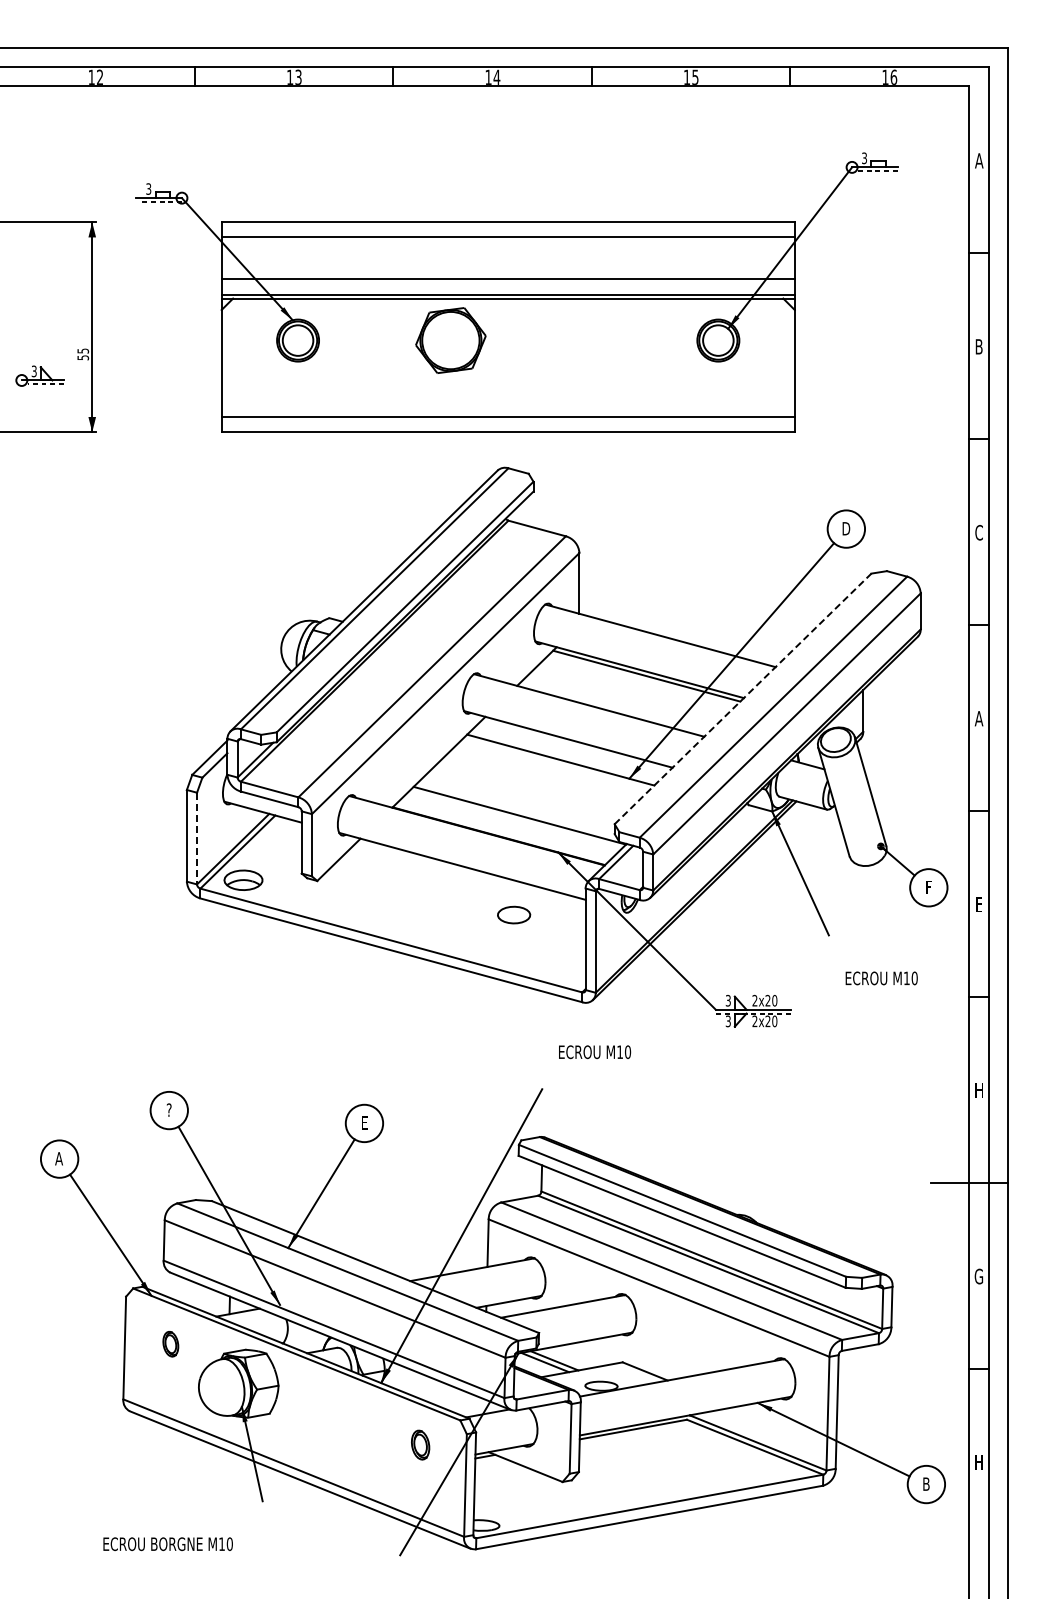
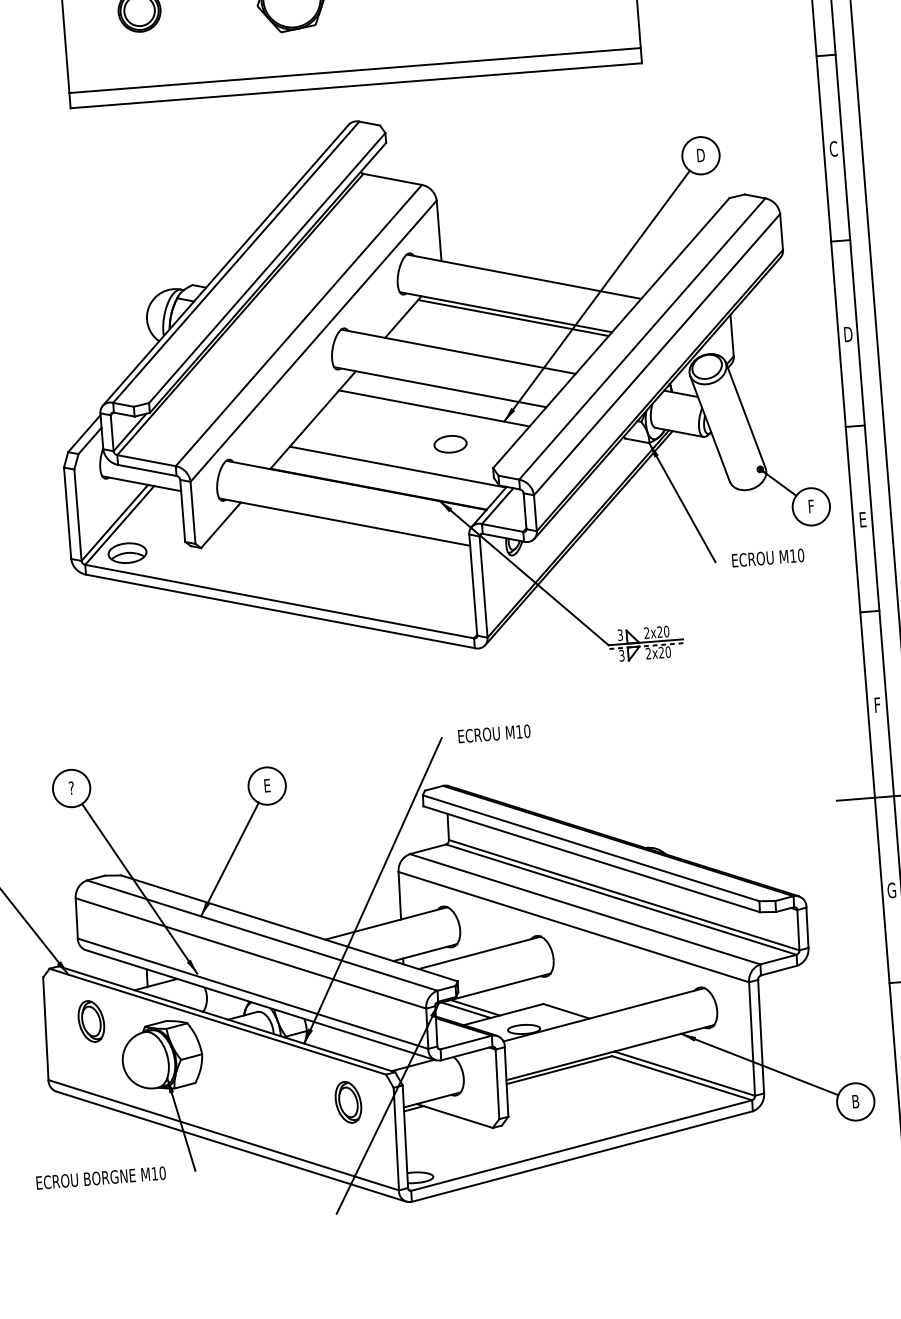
line: (743, 698) -> (611, 332), dashed -> solid
text: (978, 718) -> (847, 334), A -> D
line: (197, 838) -> (78, 515), dashed -> solid
part: (514, 914) -> (450, 443), moved
text: (881, 978) -> (767, 558), moved
text: (595, 1052) -> (494, 734), moved
text: (978, 1090) -> (876, 705), H -> F
part: (170, 1343) -> (91, 1020), size x1.67
part: (420, 1444) -> (348, 1101), size x1.43
text: (167, 1544) -> (100, 1178), moved

